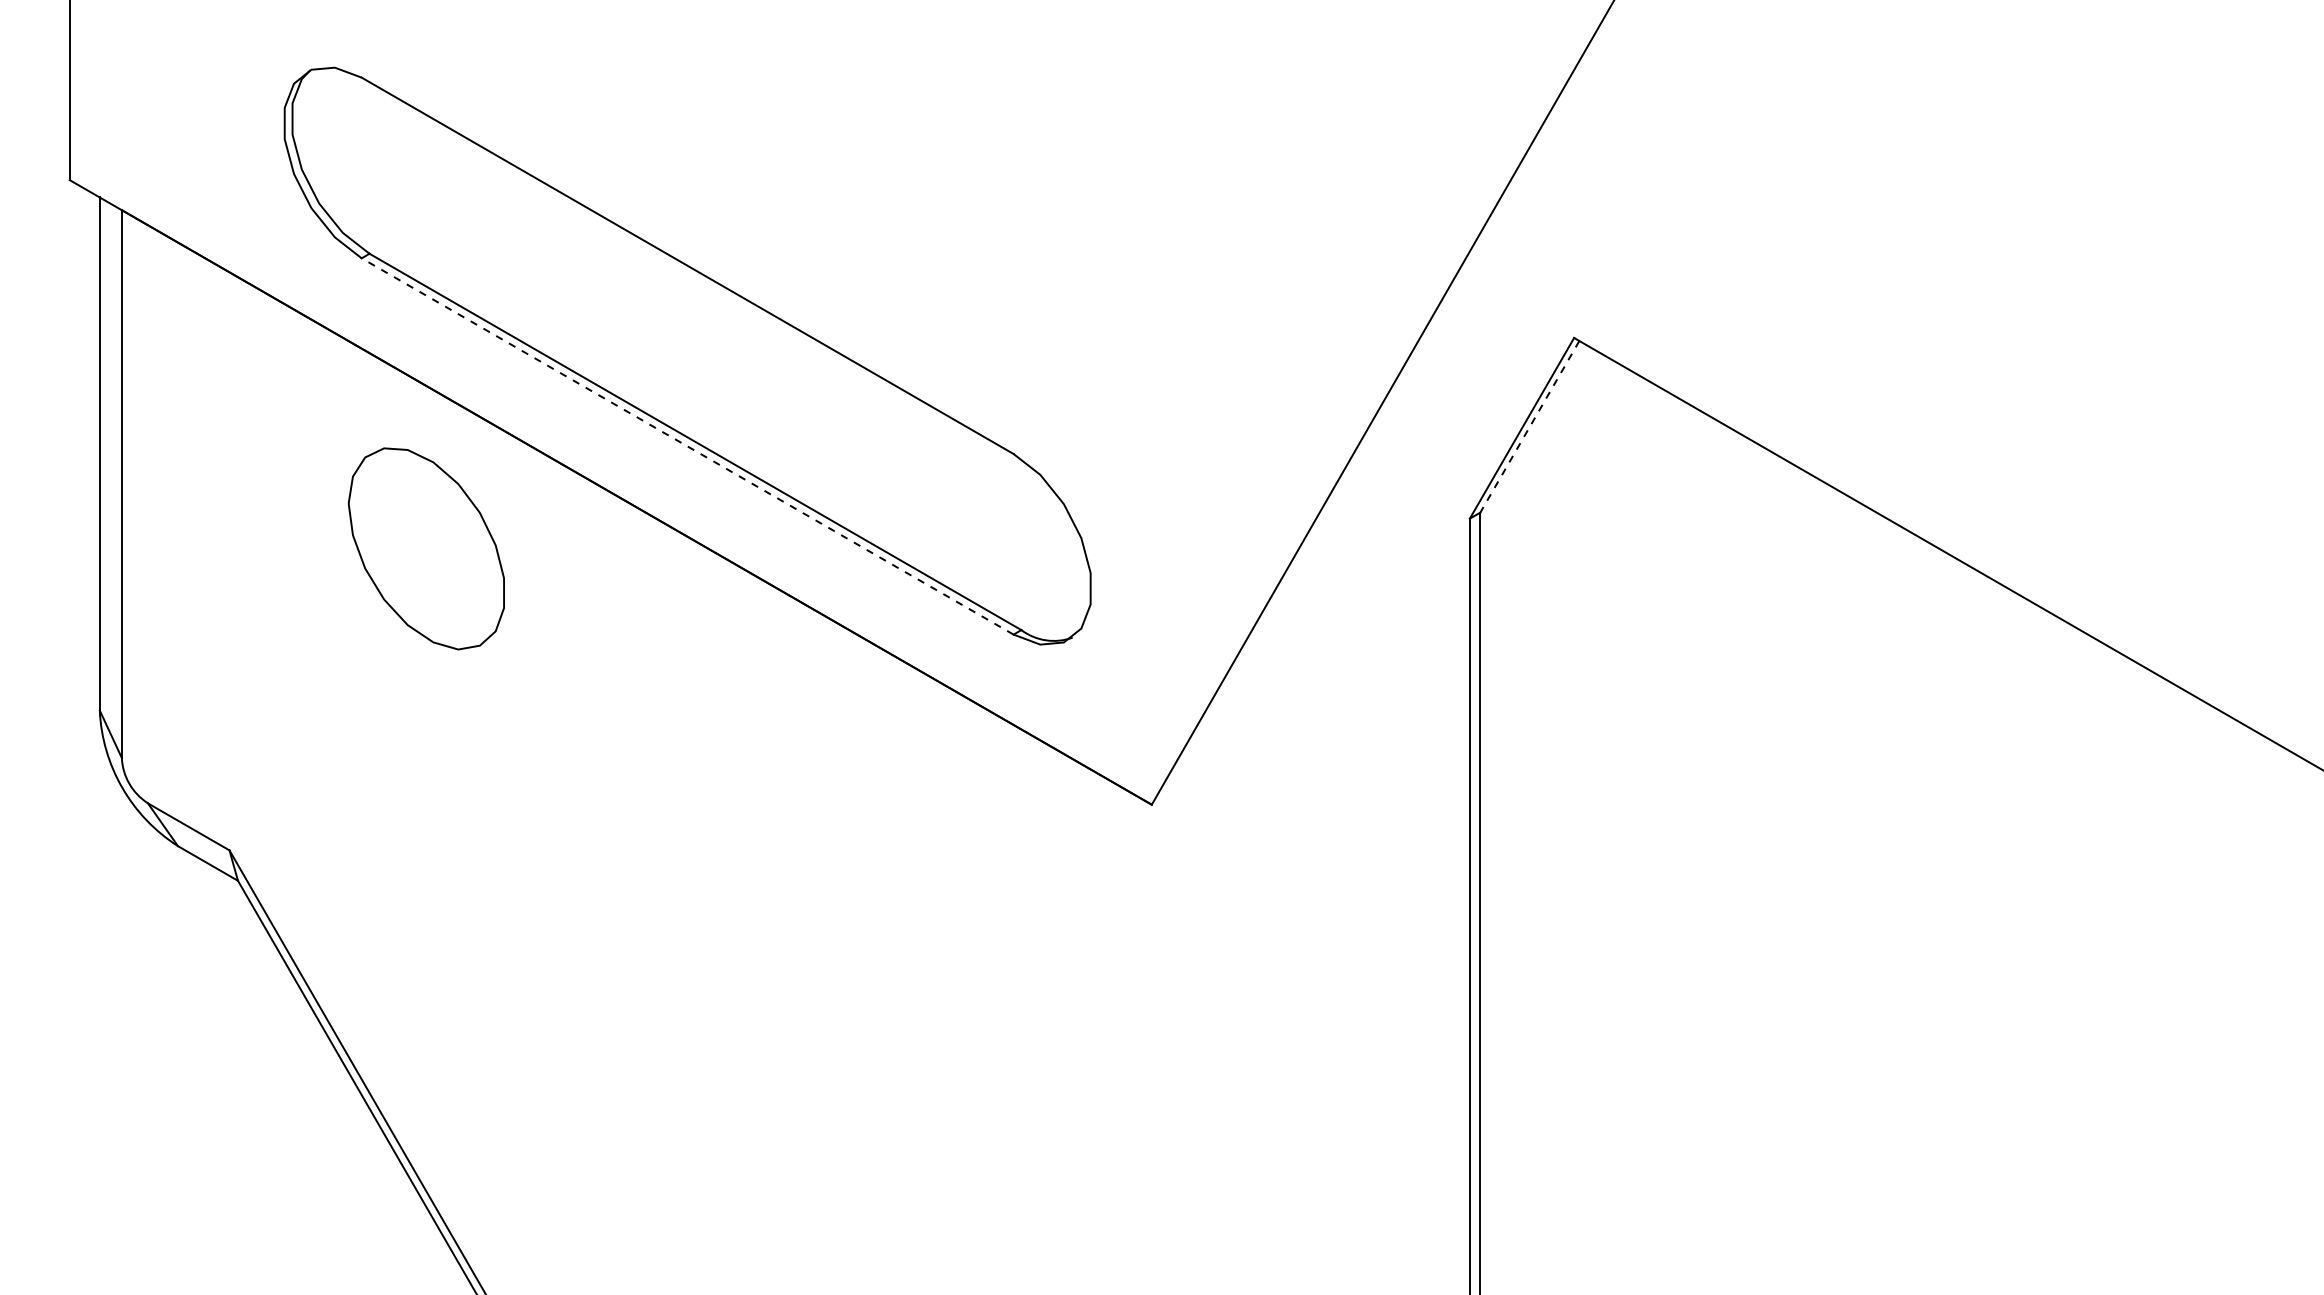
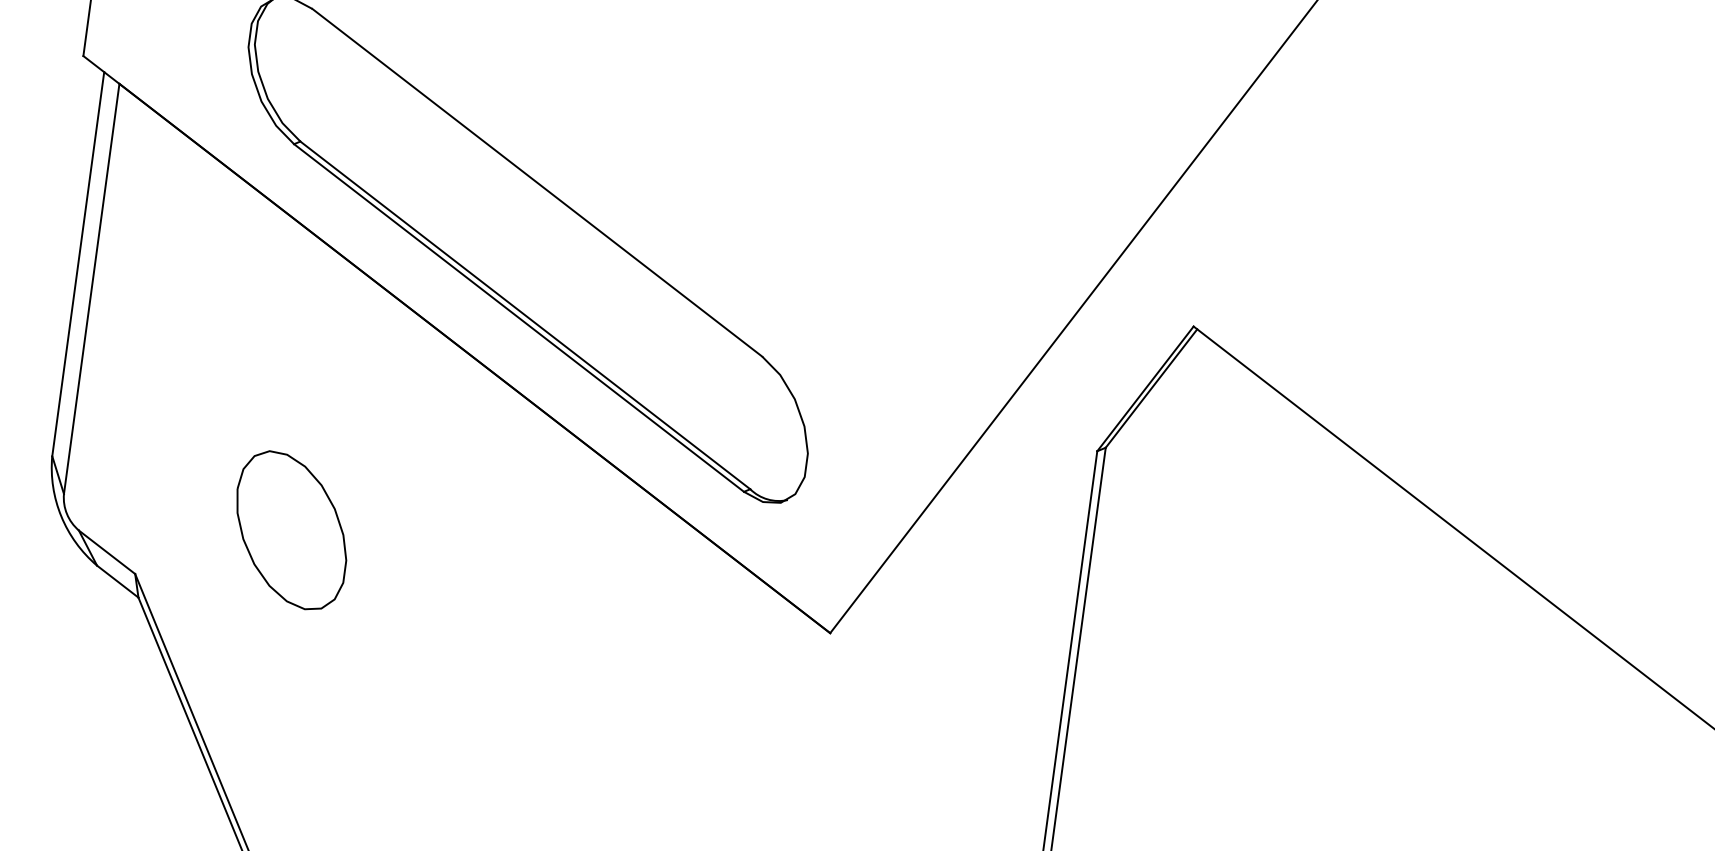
line: (1529, 427) -> (1151, 389), dashed -> solid
line: (687, 446) -> (518, 318), dashed -> solid
part: (425, 548) -> (290, 530), moved

